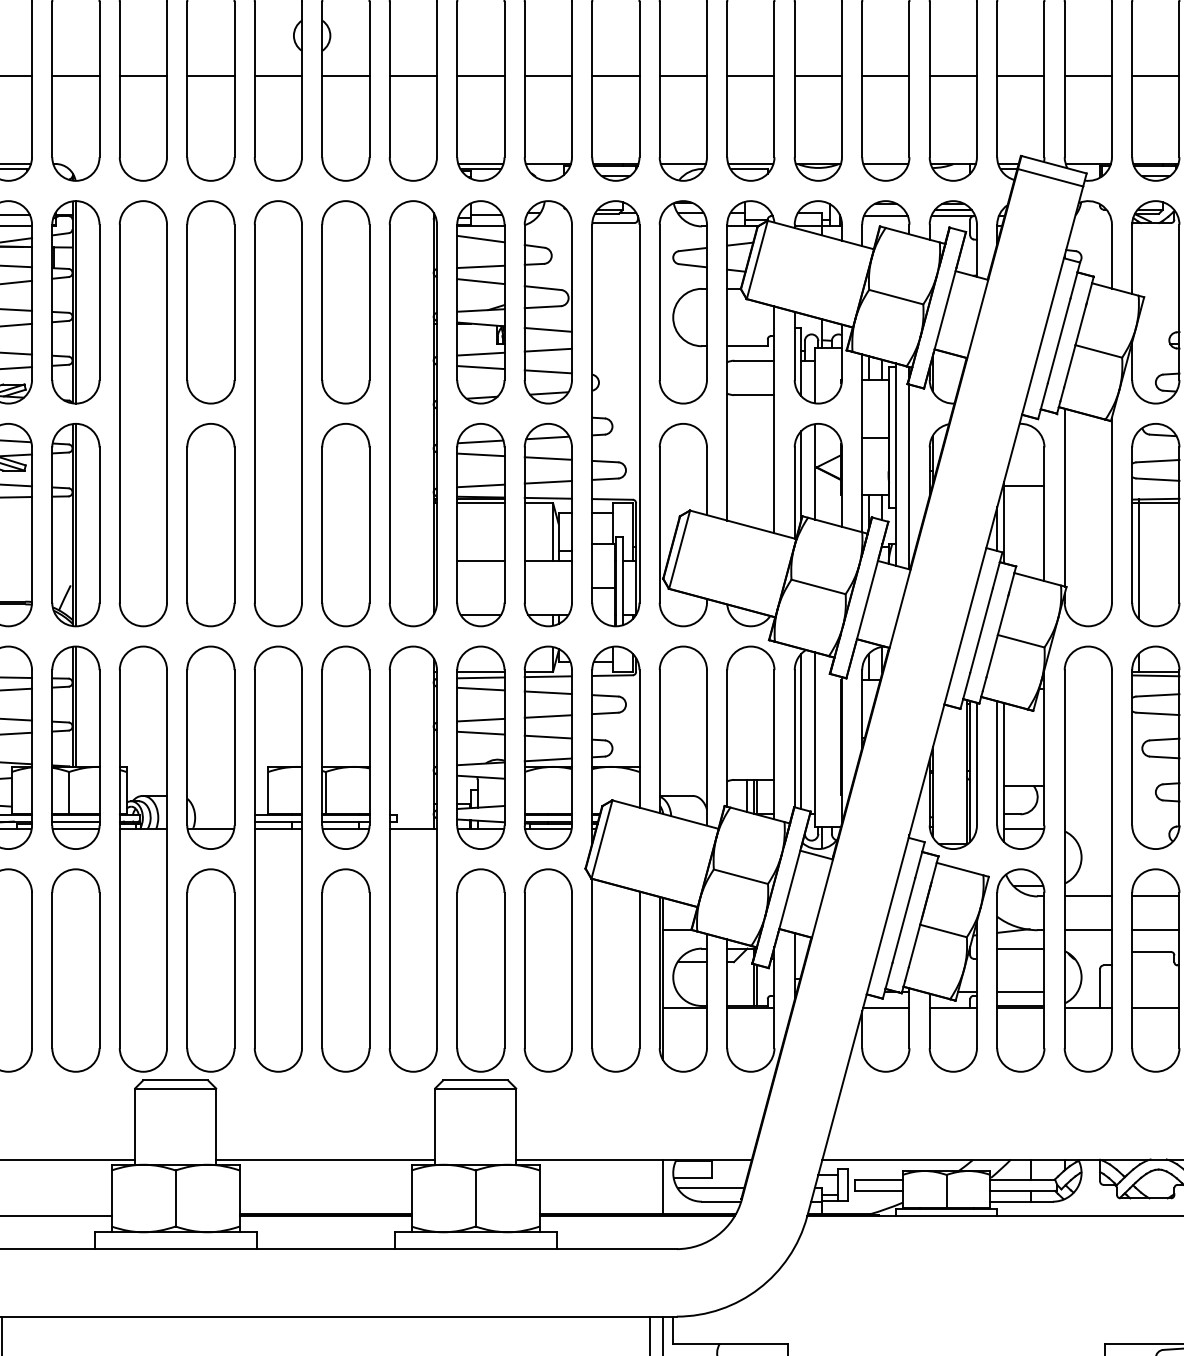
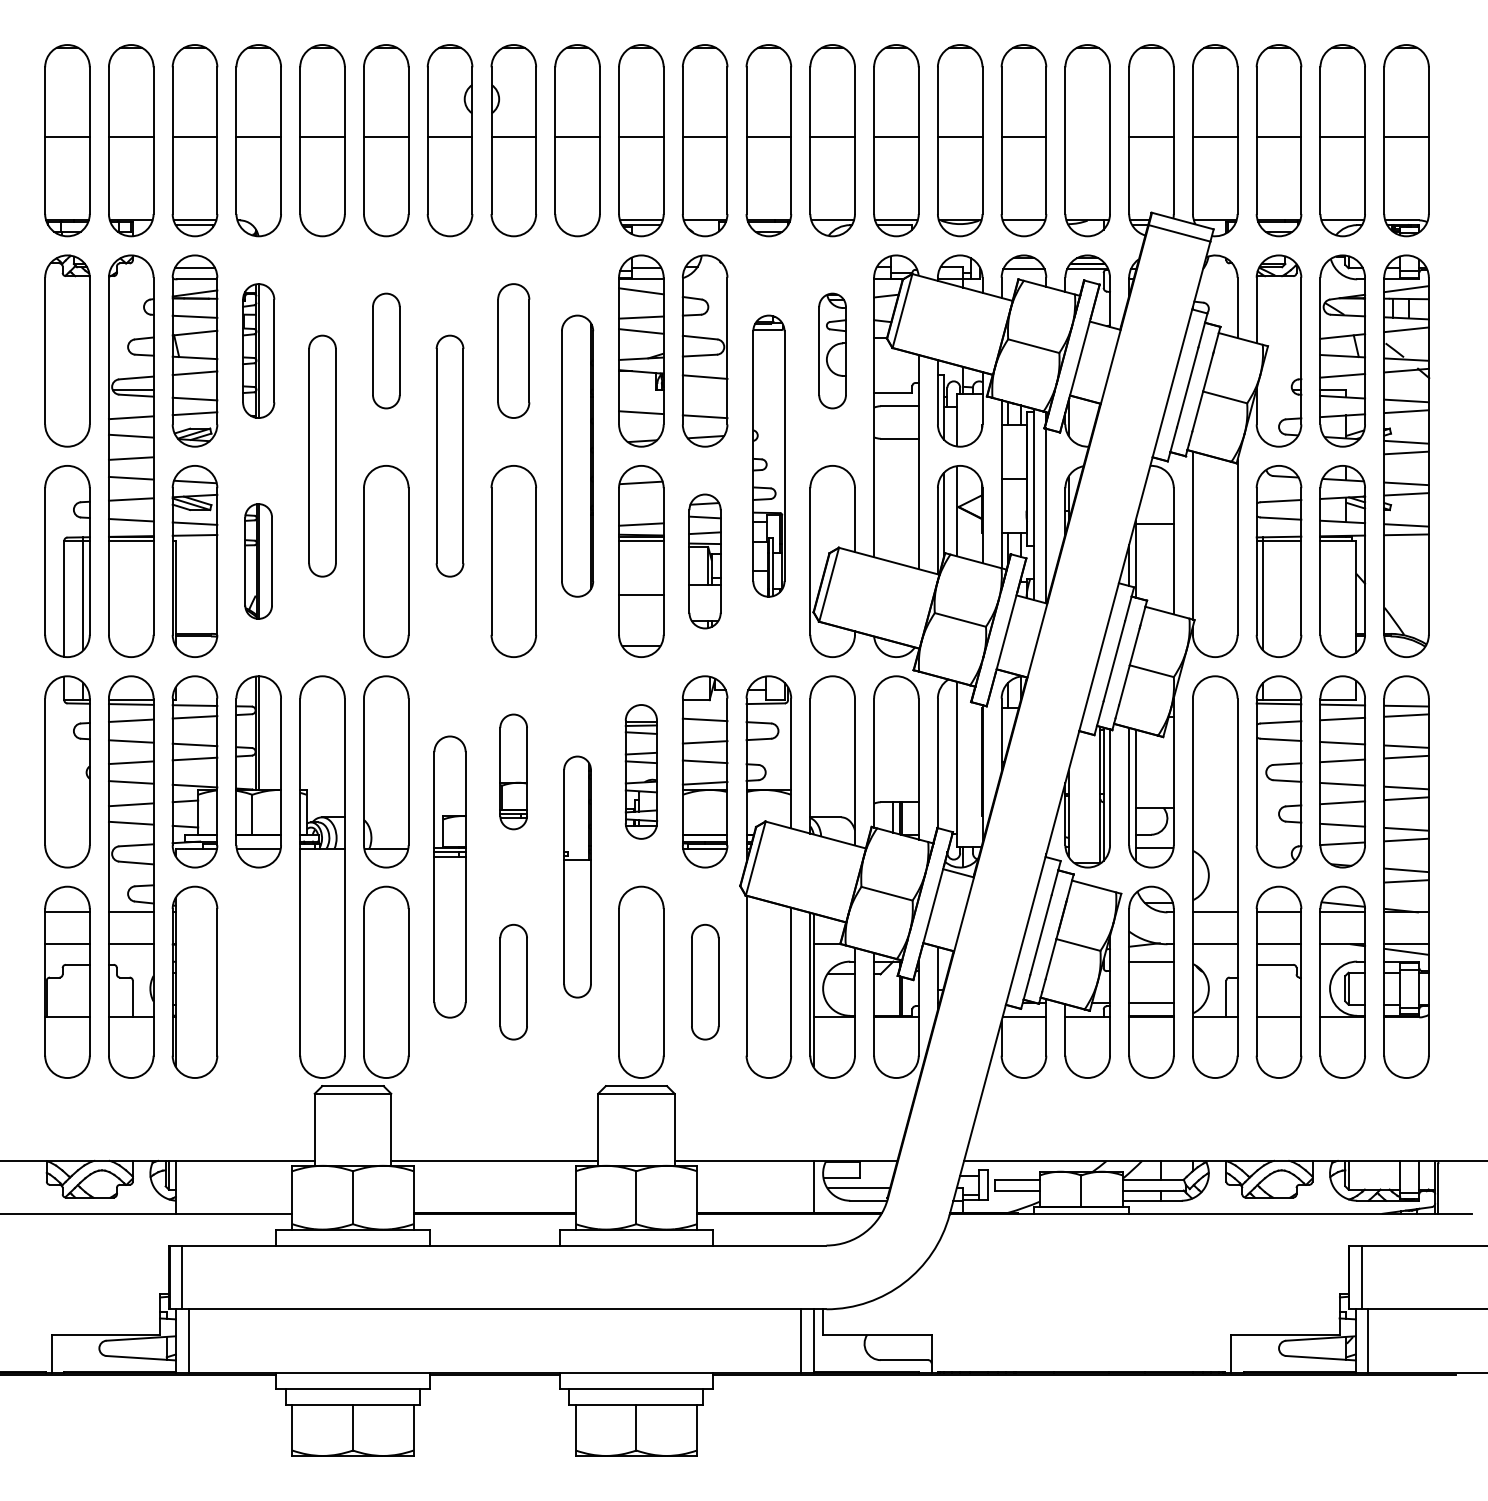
line: (953, 76) -> (1087, 137), removed
part: (75, 301) -> (258, 350), size x0.7
part: (211, 301) -> (386, 350), size x0.6
part: (345, 301) -> (513, 350), size x0.7
part: (683, 301) -> (832, 350), size x0.6
line: (547, 349) -> (704, 395), removed
line: (481, 353) -> (641, 399), removed
part: (143, 412) -> (322, 455), size x0.6
part: (277, 412) -> (449, 455), size x0.6
part: (413, 412) -> (577, 455), size x0.7
part: (615, 412) -> (768, 455), size x0.7
line: (481, 454) -> (641, 494), removed
part: (75, 525) -> (258, 561), size x0.6
part: (547, 525) -> (704, 561), size x0.7
line: (547, 676) -> (704, 704), removed
line: (801, 731) -> (944, 756), removed
part: (345, 747) -> (513, 771), size x0.6
part: (481, 747) -> (641, 771), size x0.7
line: (75, 821) -> (258, 841), removed
part: (277, 858) -> (449, 876), size x0.7
part: (413, 858) -> (577, 876), size x0.6
part: (75, 969) -> (258, 981), removed
part: (345, 969) -> (513, 981), size x0.6
part: (548, 969) -> (705, 981), size x0.6

